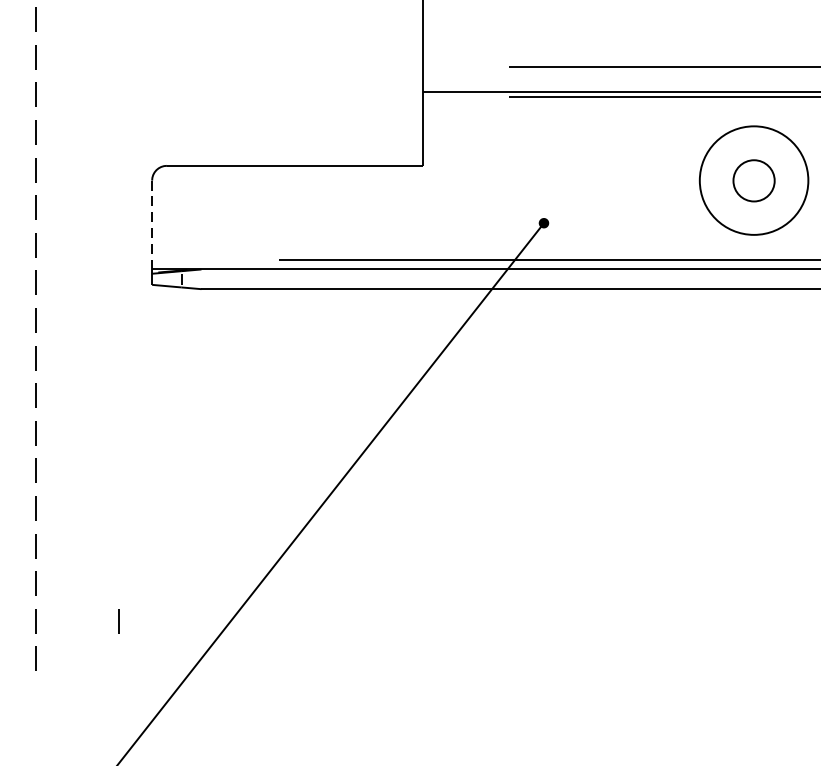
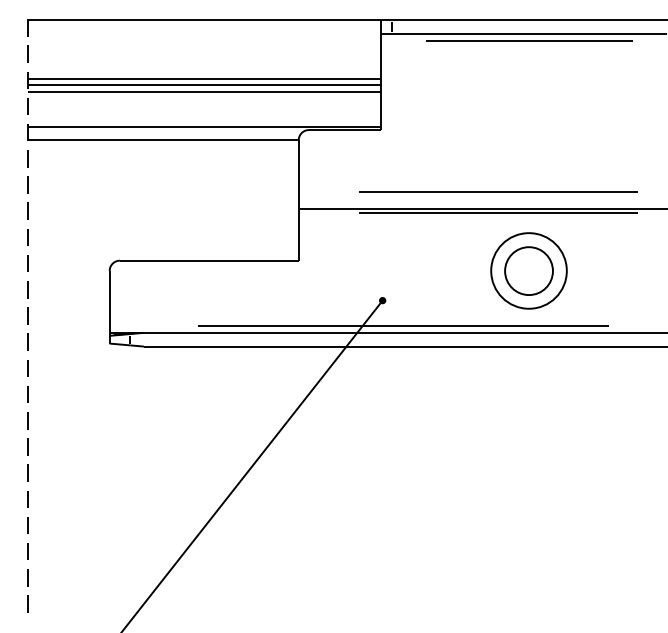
circle: (753, 181) -> (528, 271), size x1.67
line: (151, 220) -> (109, 298), dashed -> solid
line: (117, 620) -> (85, 577), removed

